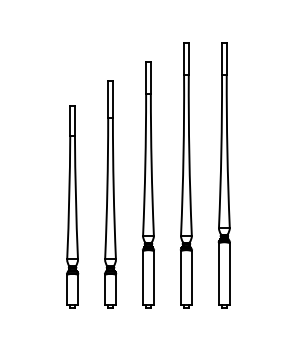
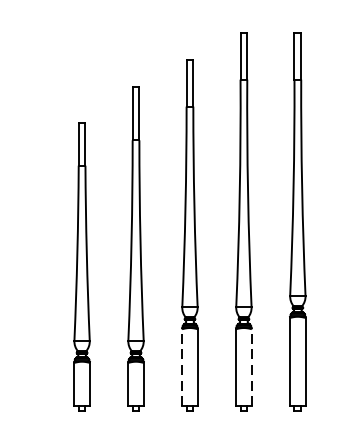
line: (142, 277) -> (181, 366), solid -> dashed
line: (191, 277) -> (251, 366), solid -> dashed

